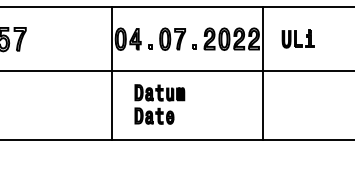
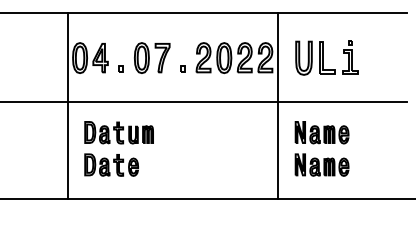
part: (297, 39) -> (325, 58), size x1.43
part: (159, 104) -> (118, 148), moved
part: (294, 104) -> (321, 148), added

